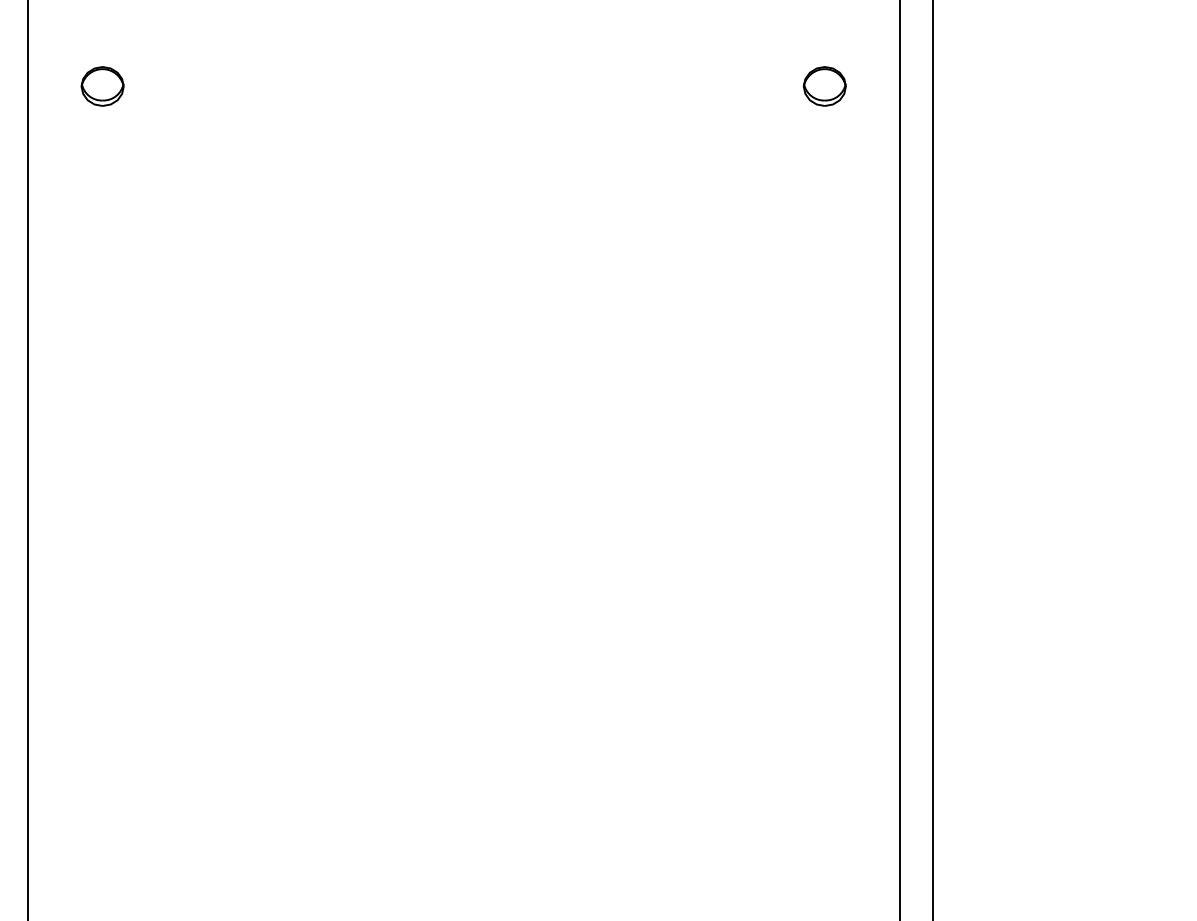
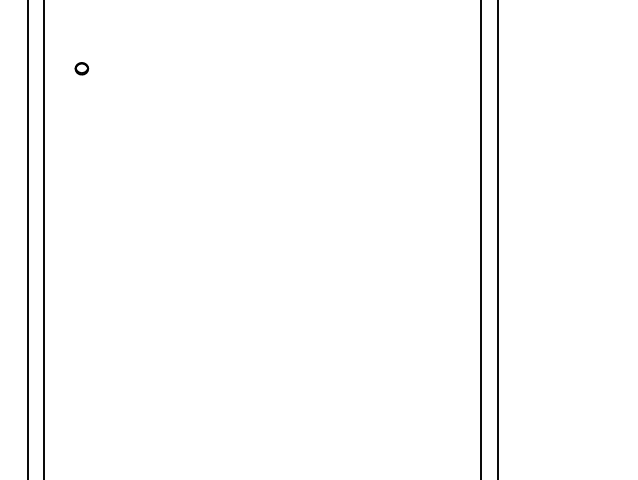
part: (102, 86) -> (81, 68), size x0.6
part: (824, 86) -> (443, 68), removed

